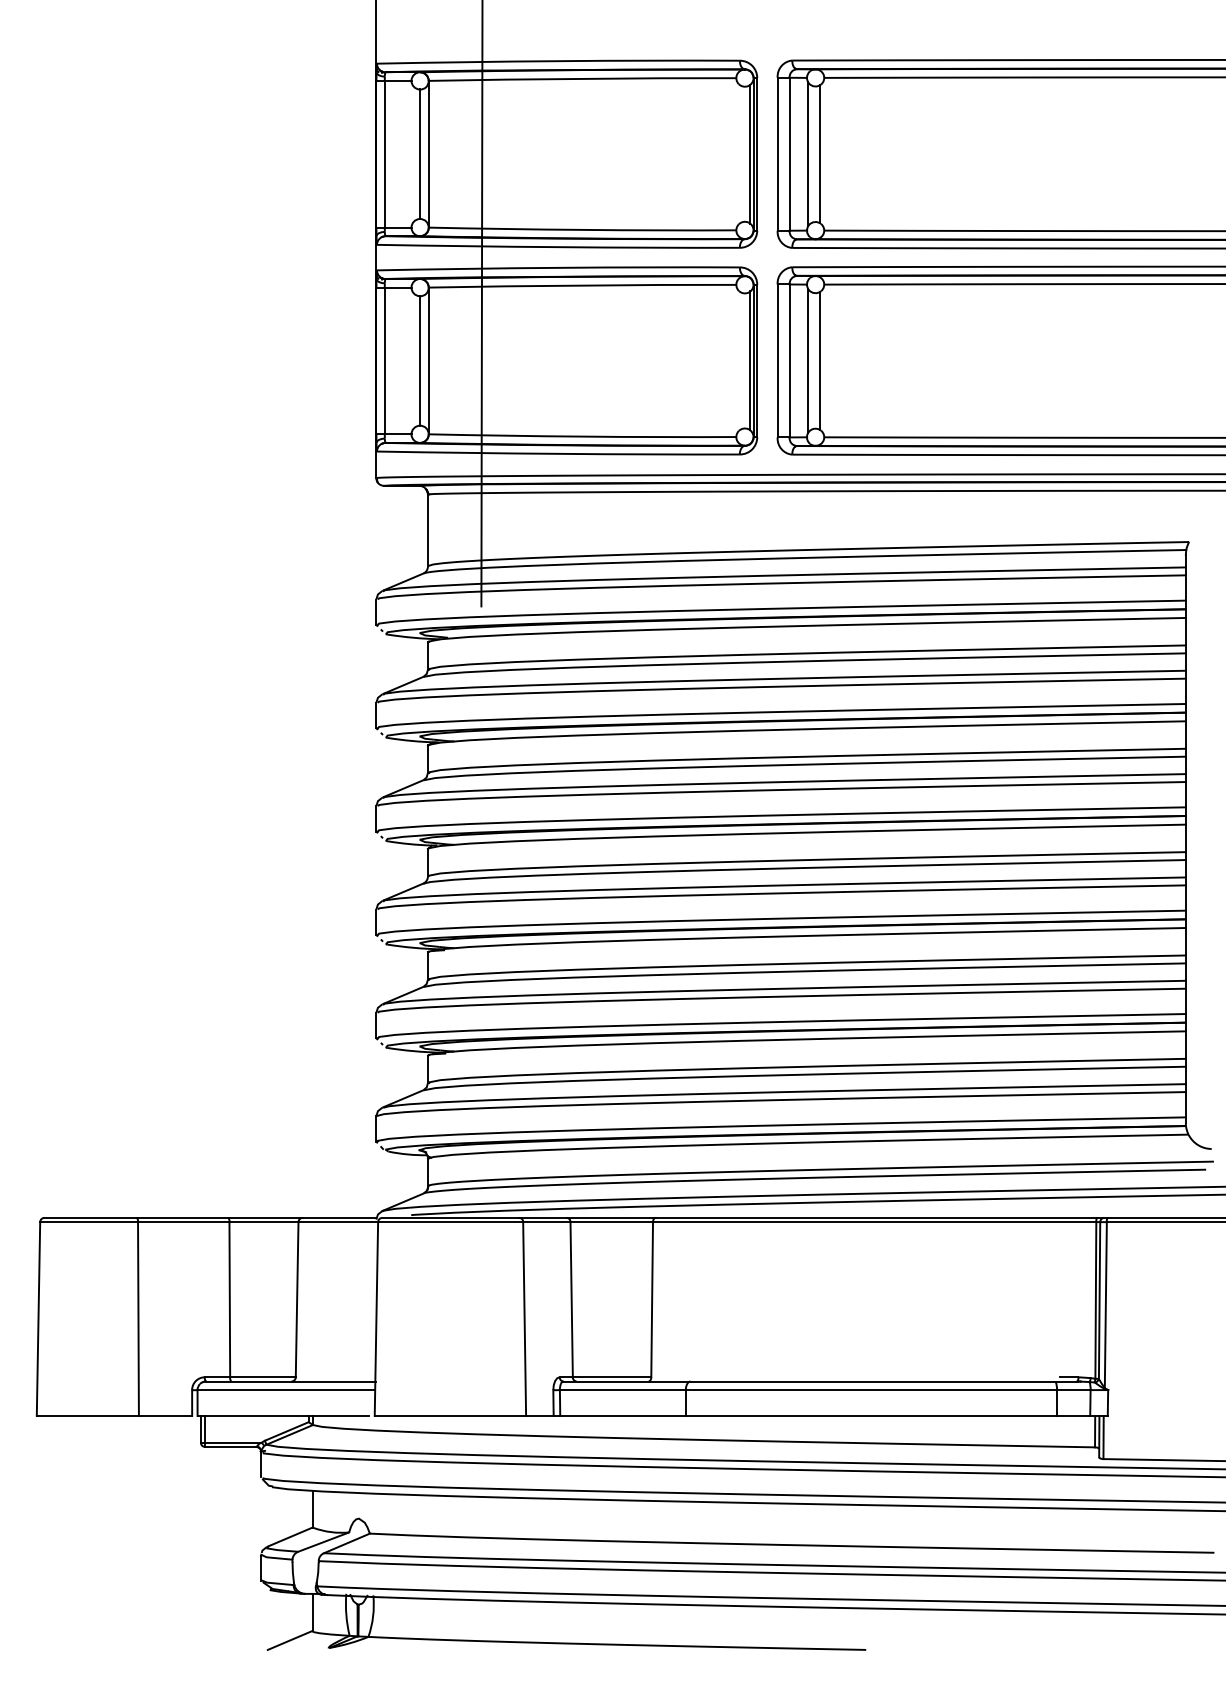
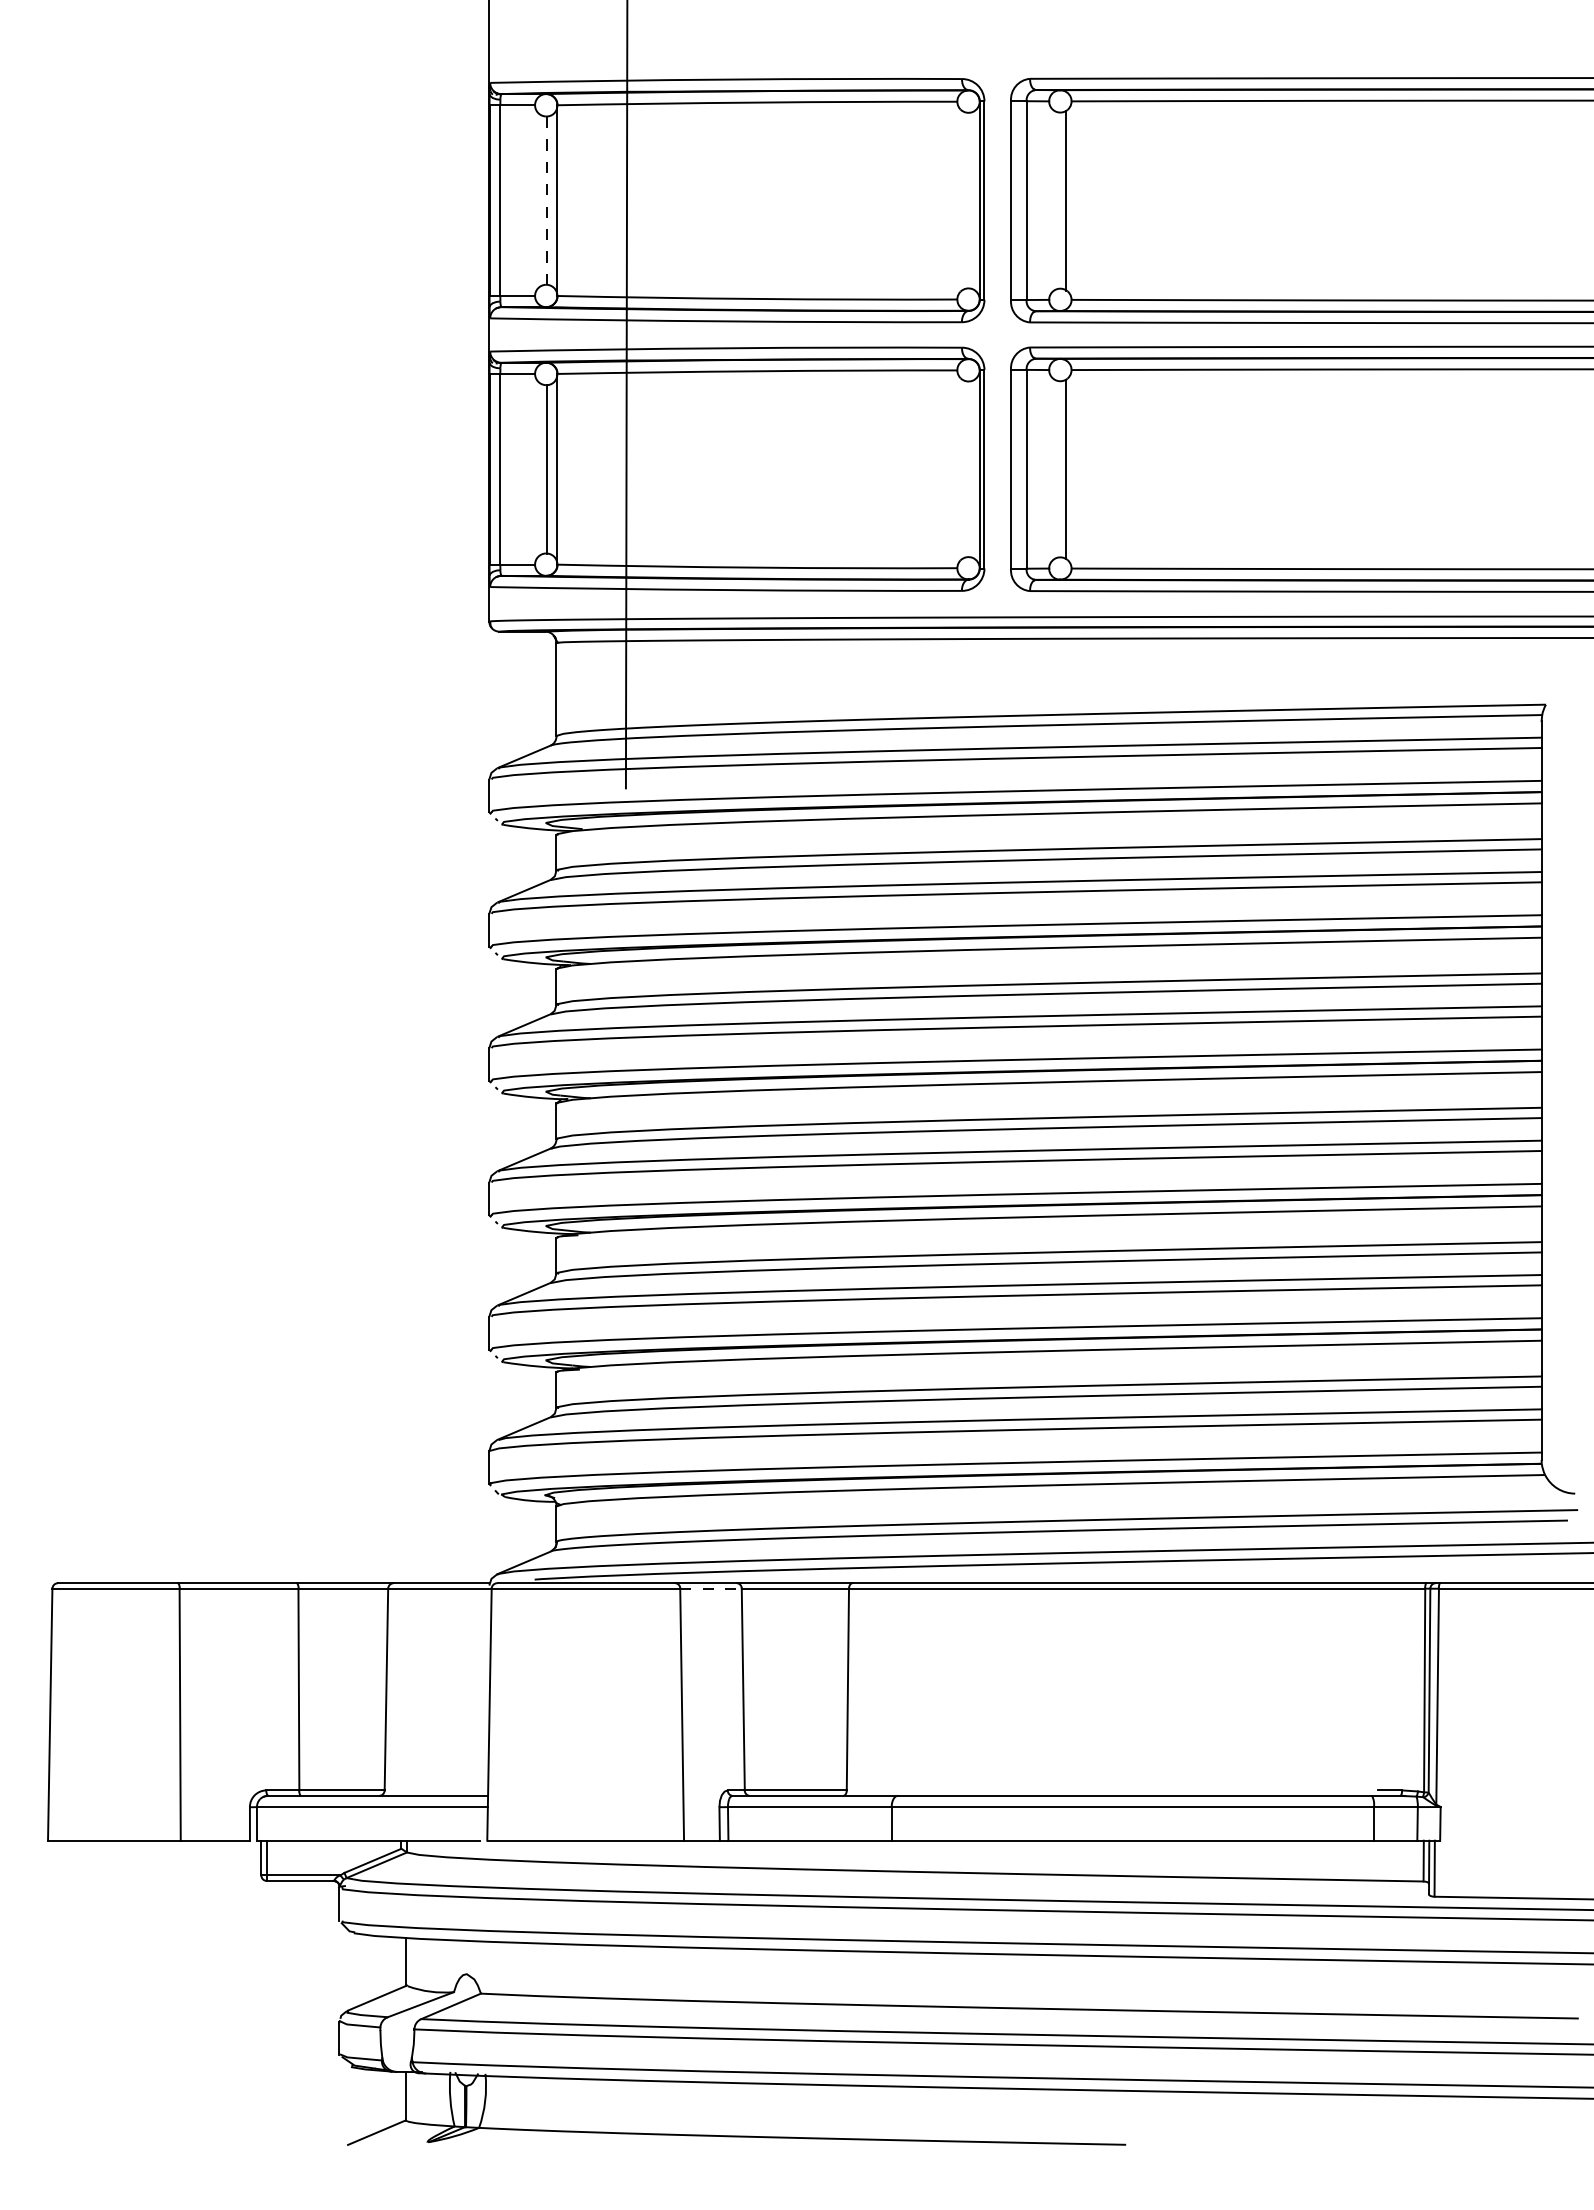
line: (420, 154) -> (546, 200), solid -> dashed
line: (750, 154) -> (975, 200), removed
line: (808, 154) -> (1050, 200), removed
line: (750, 360) -> (975, 468), removed
line: (808, 360) -> (1050, 468), removed
line: (547, 1221) -> (711, 1588), solid -> dashed

